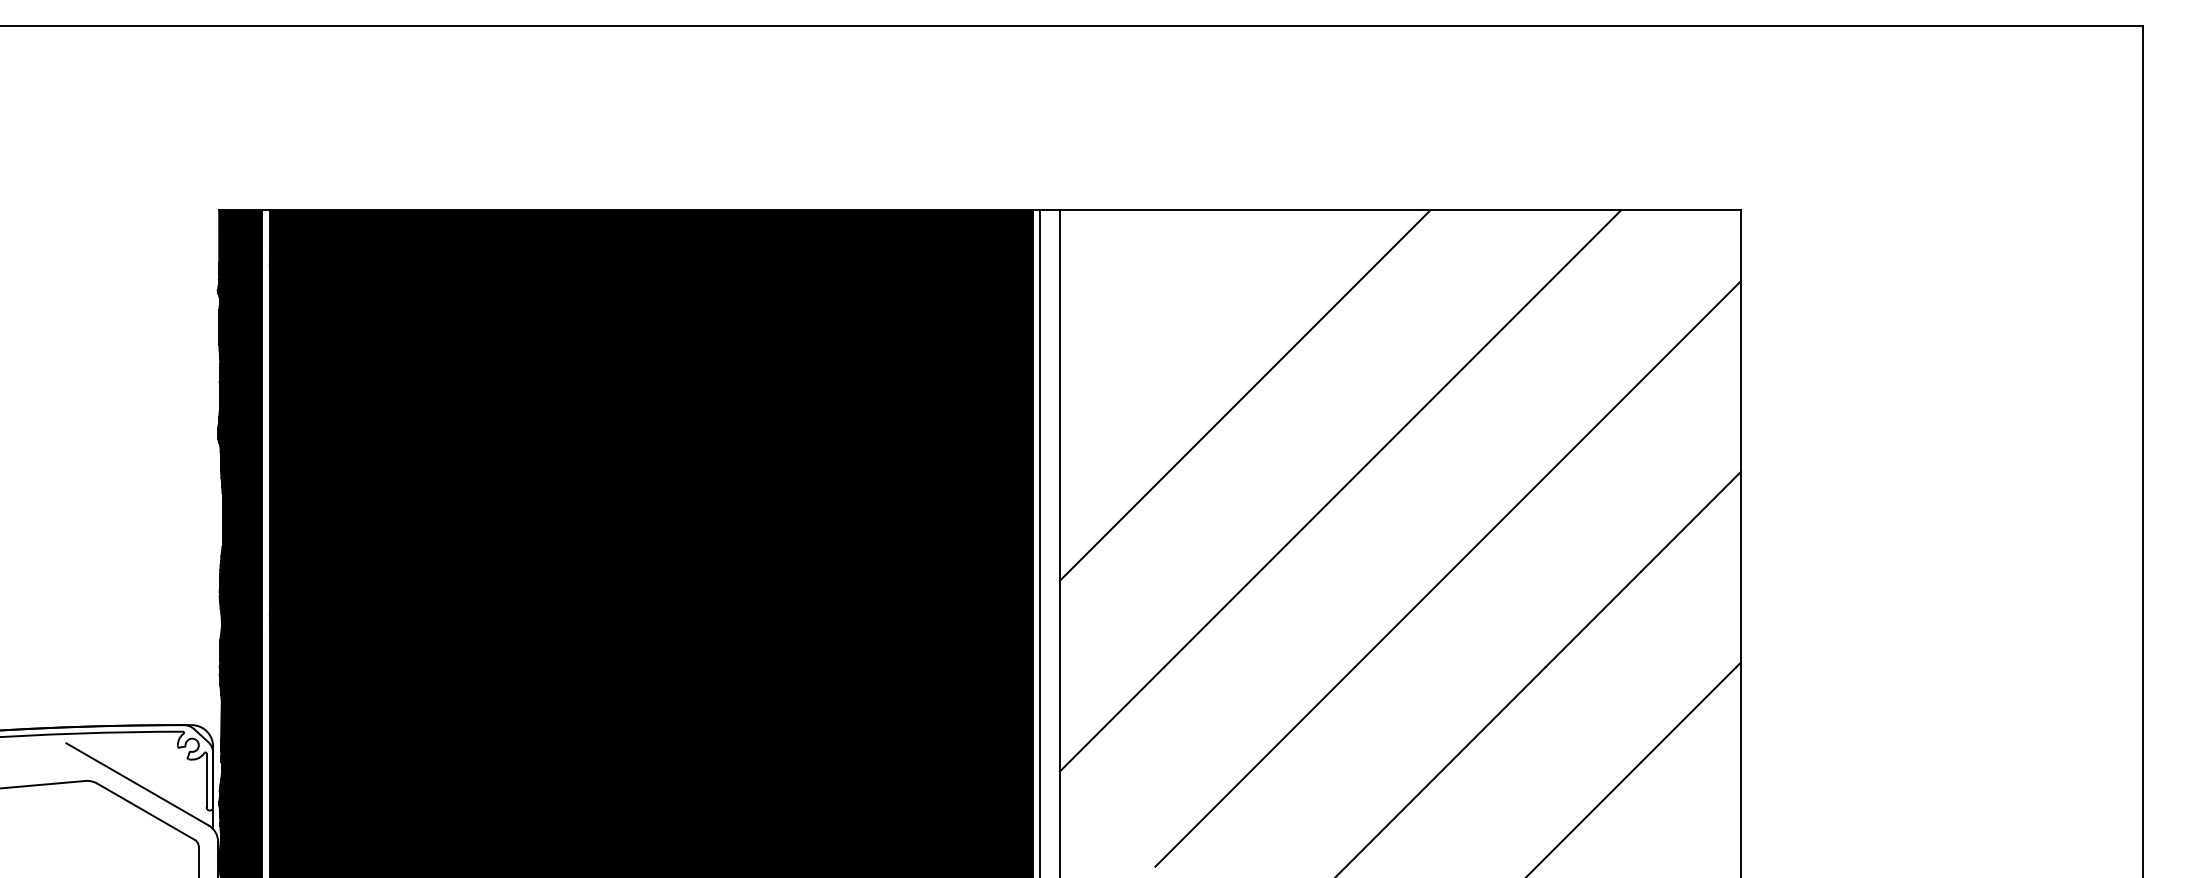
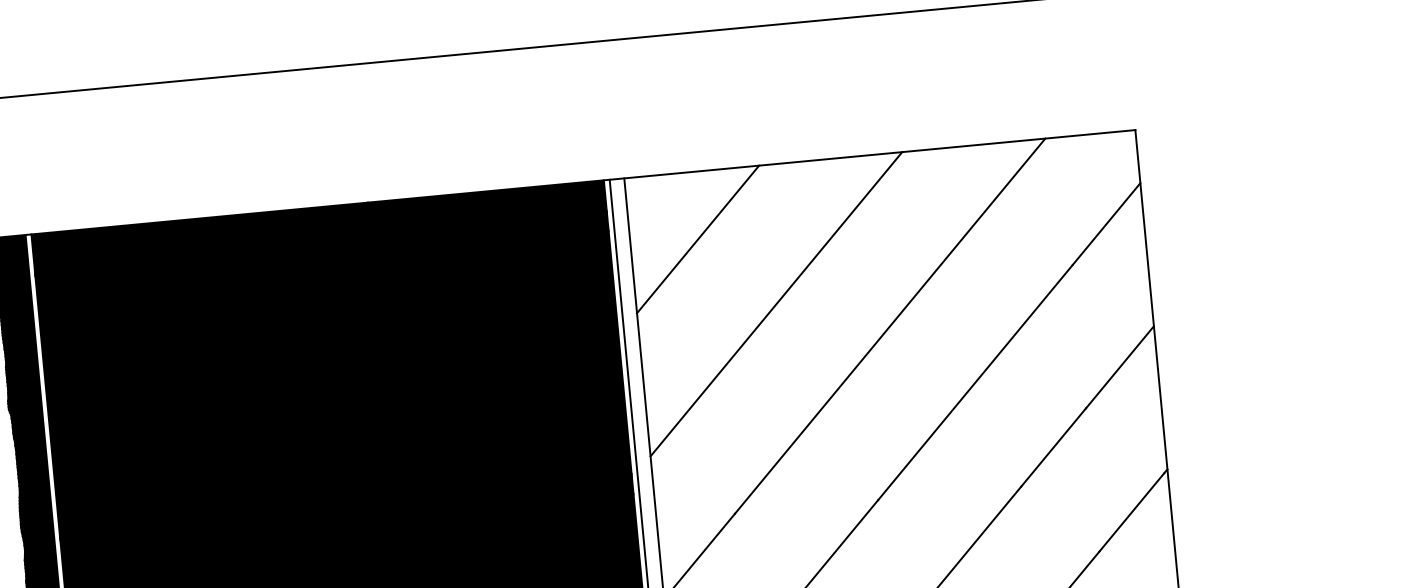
line: (1149, 300) -> (697, 239), added

